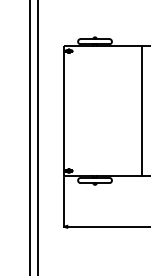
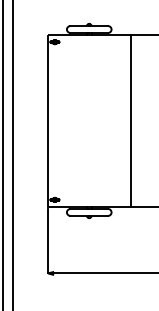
line: (141, 111) -> (130, 121), moved

